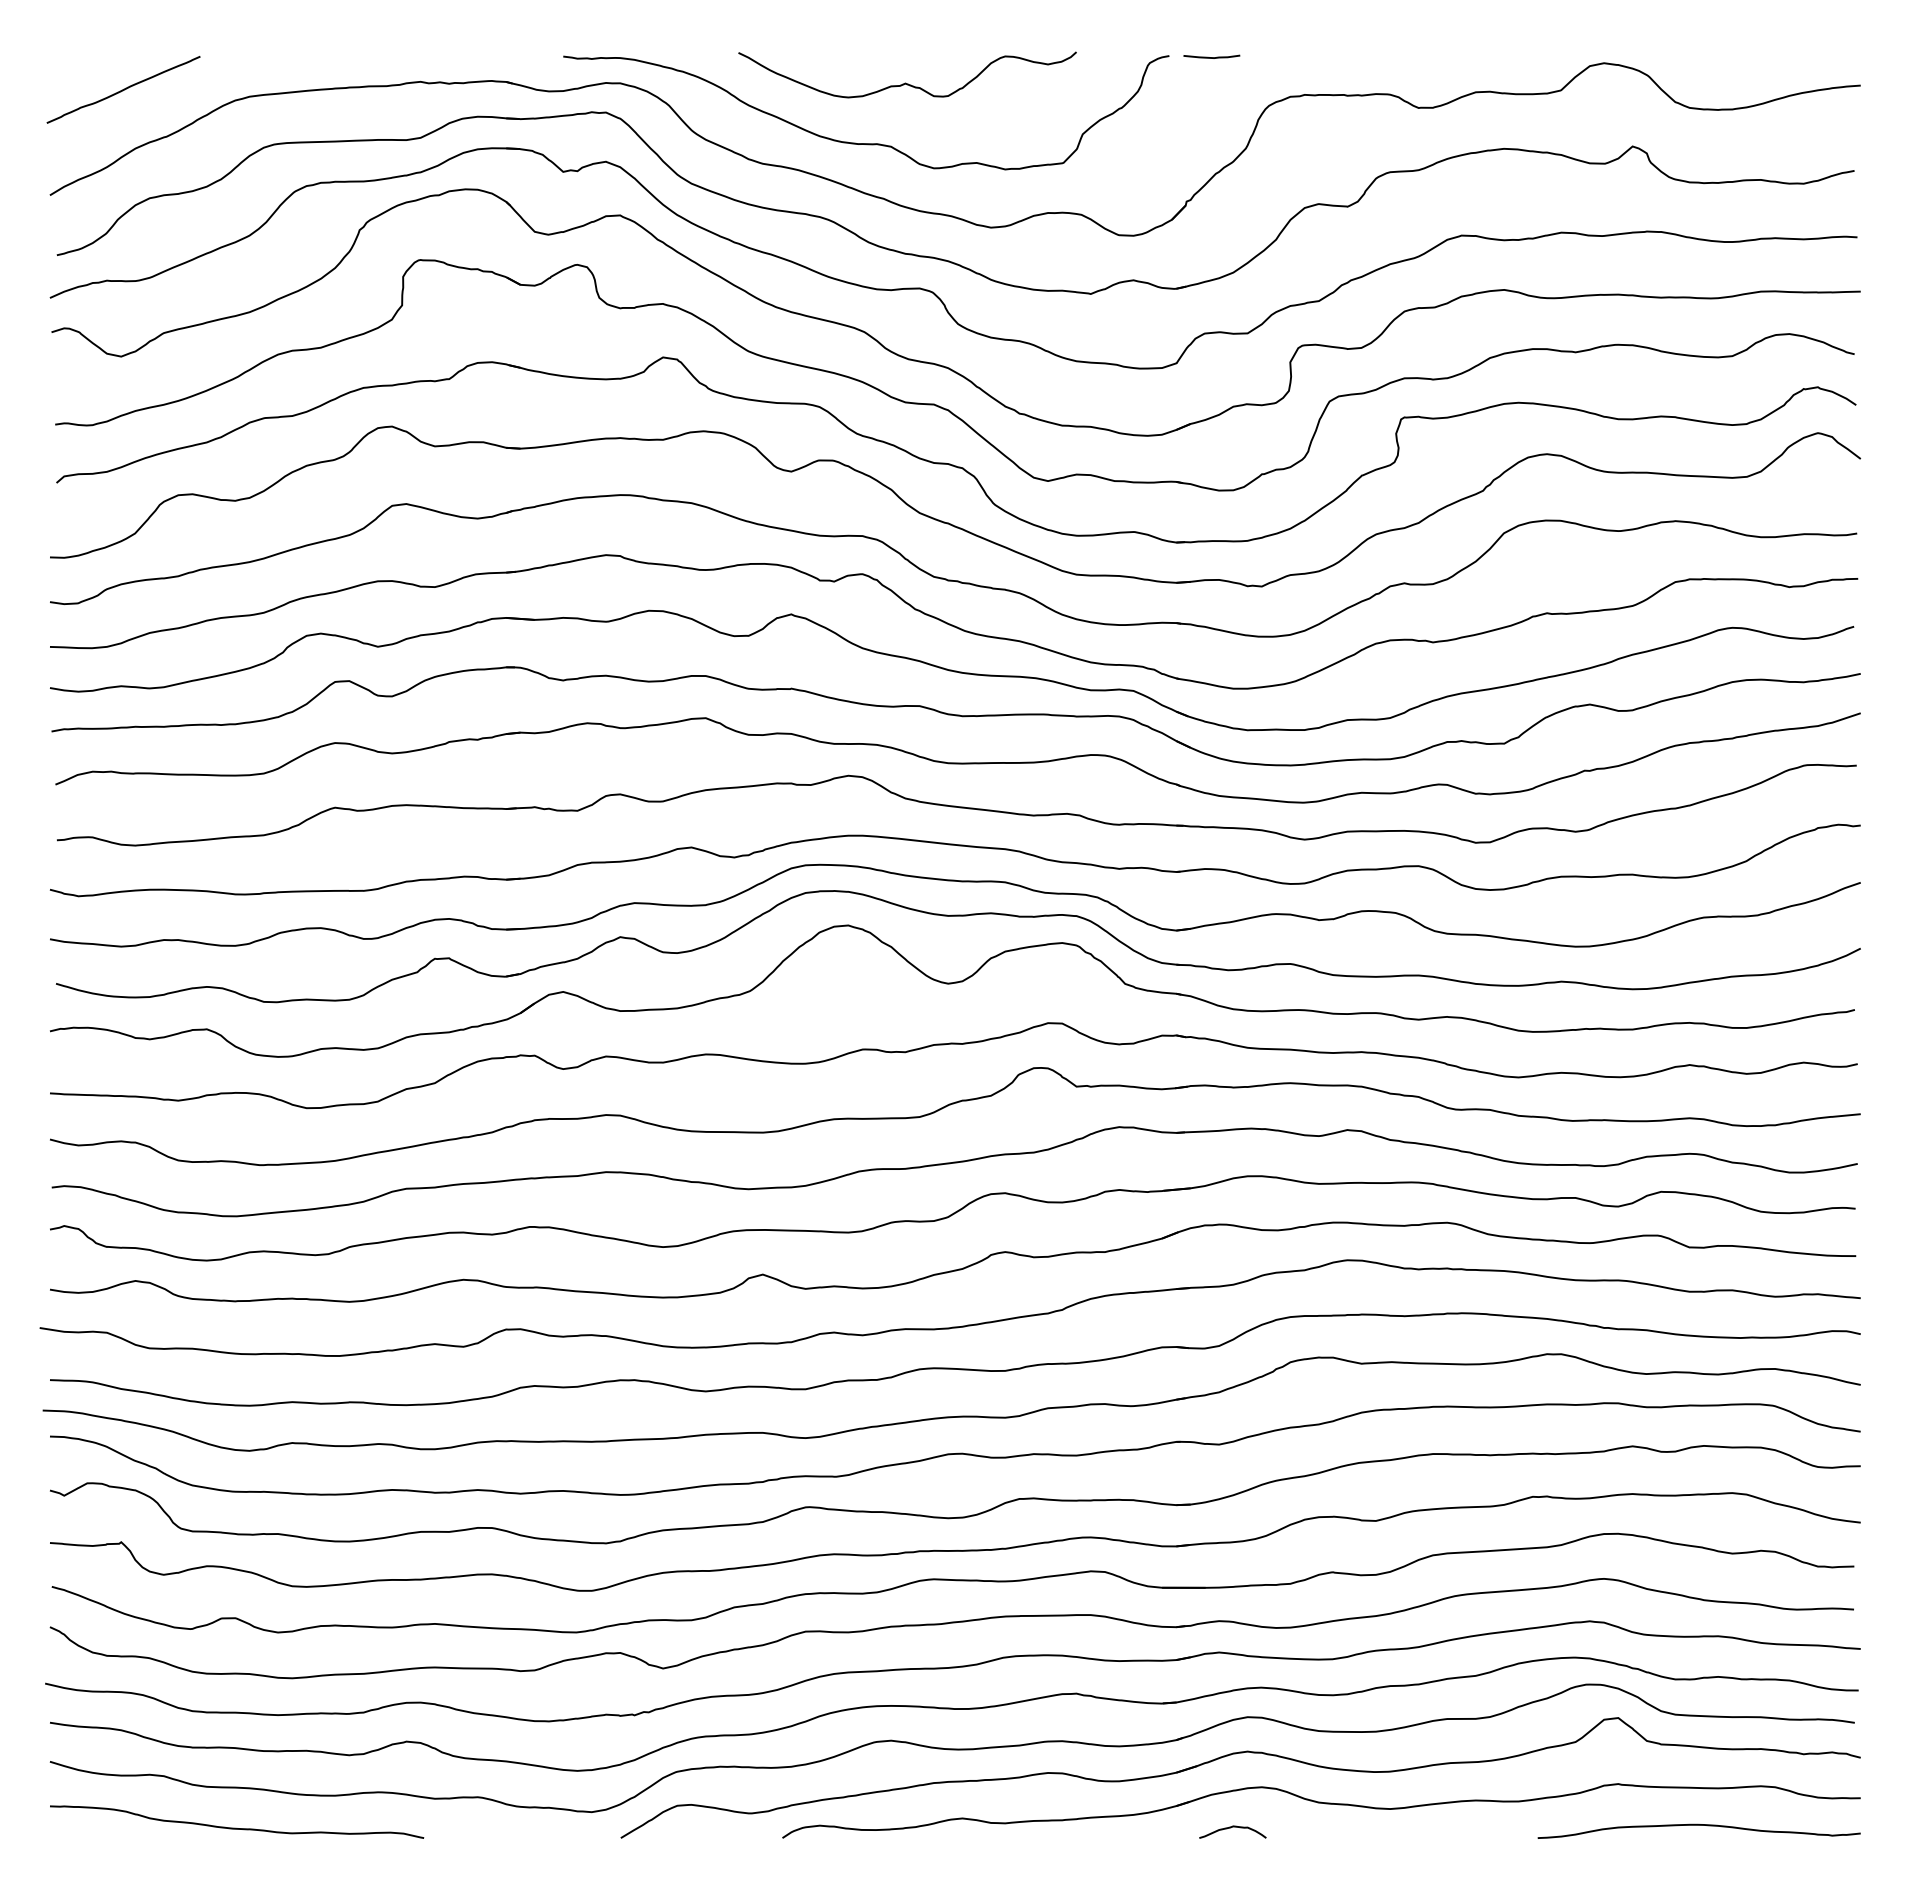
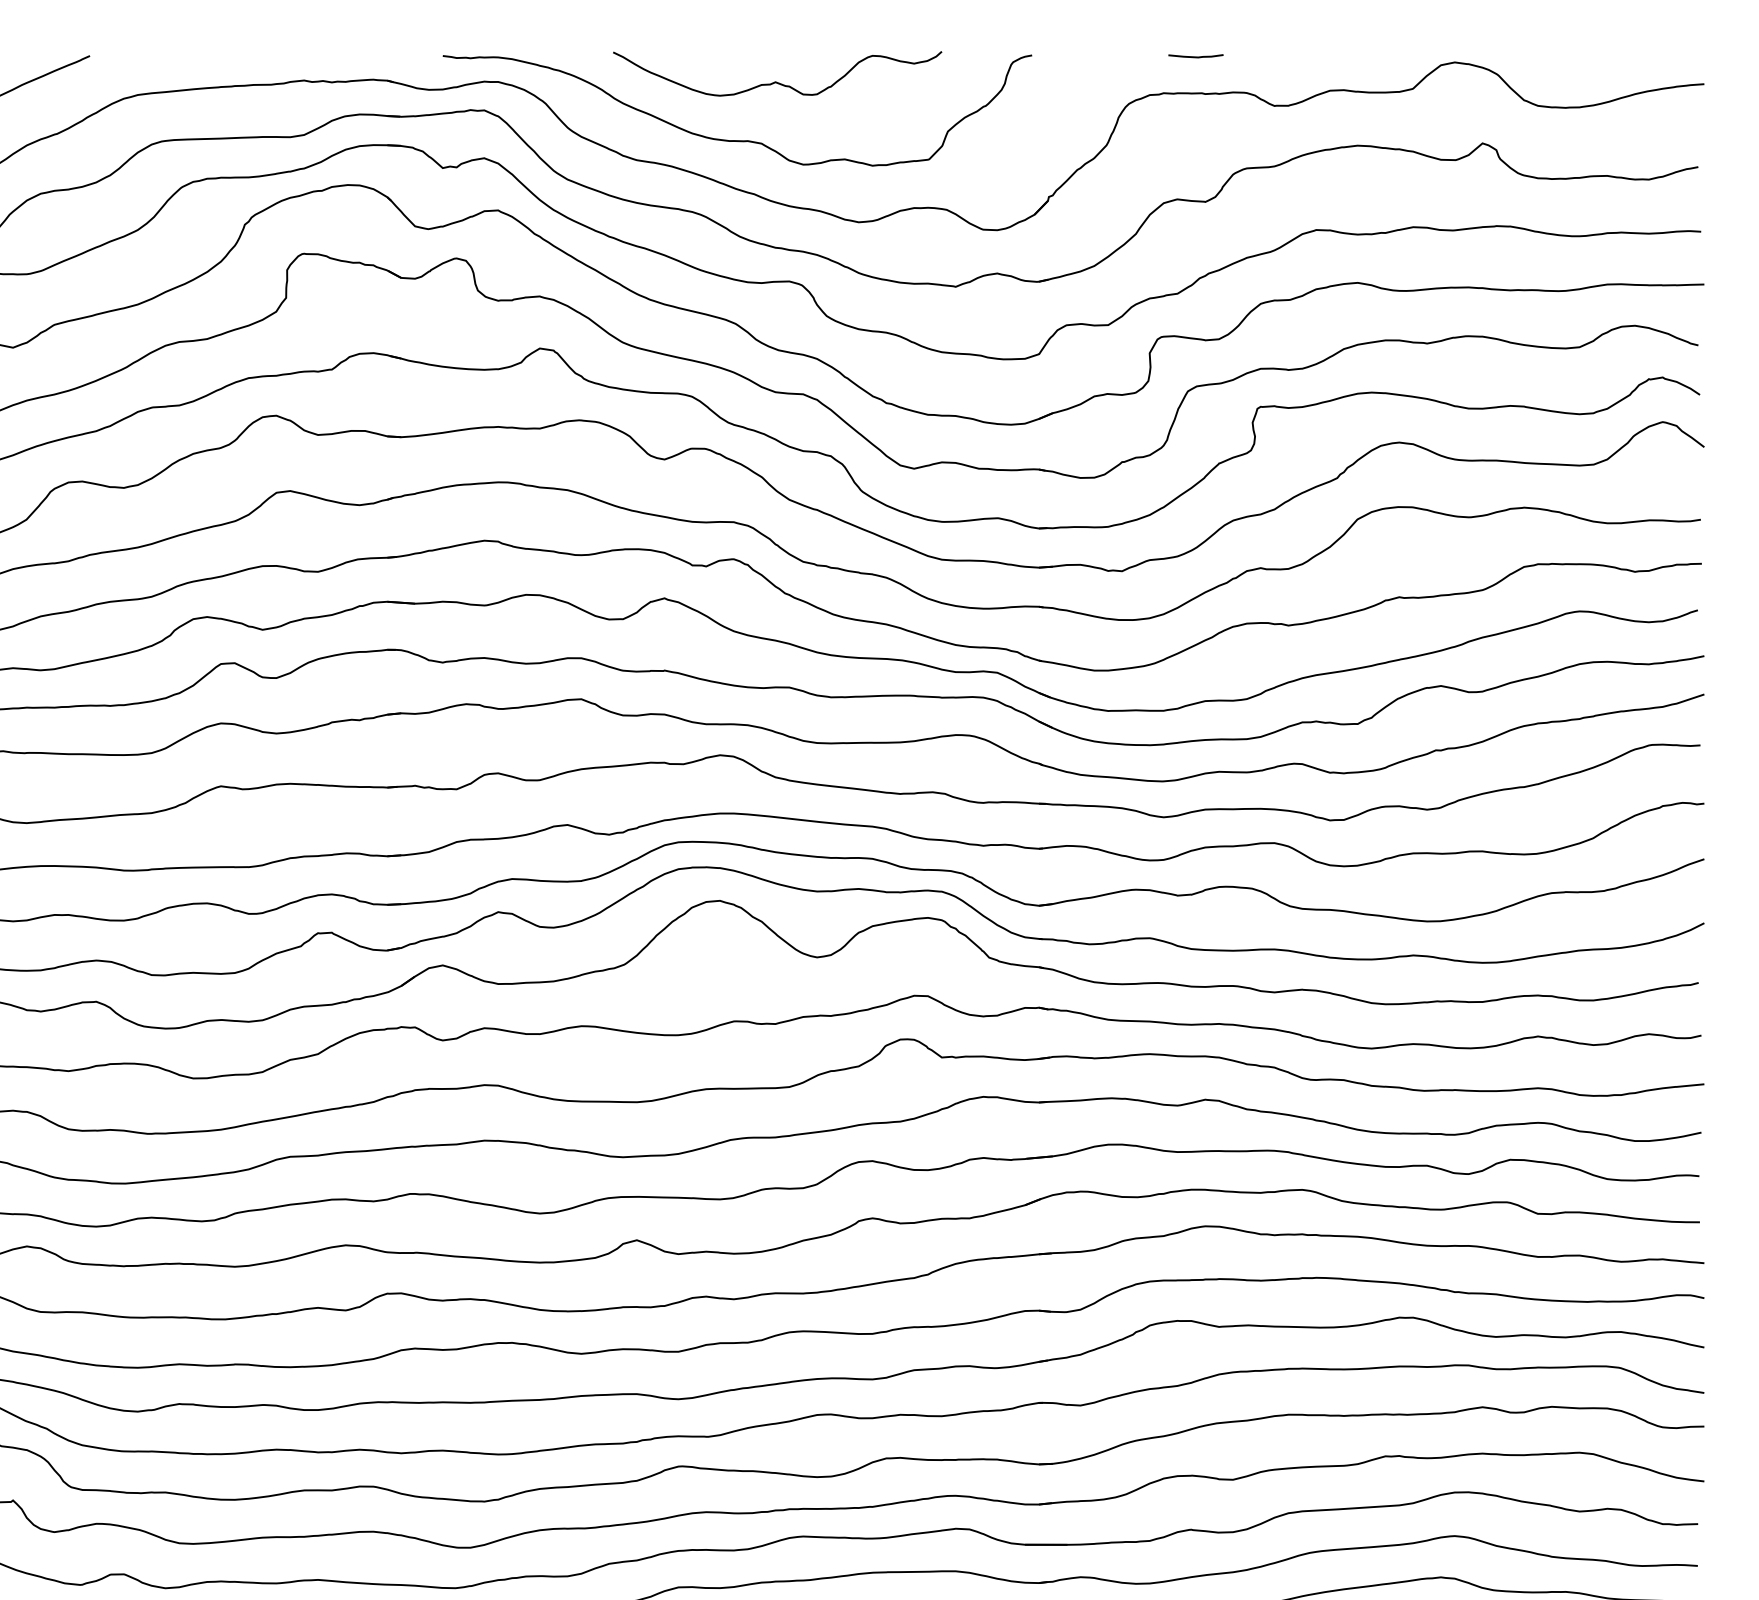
curve: (1211, 57) -> (1195, 56), moved

